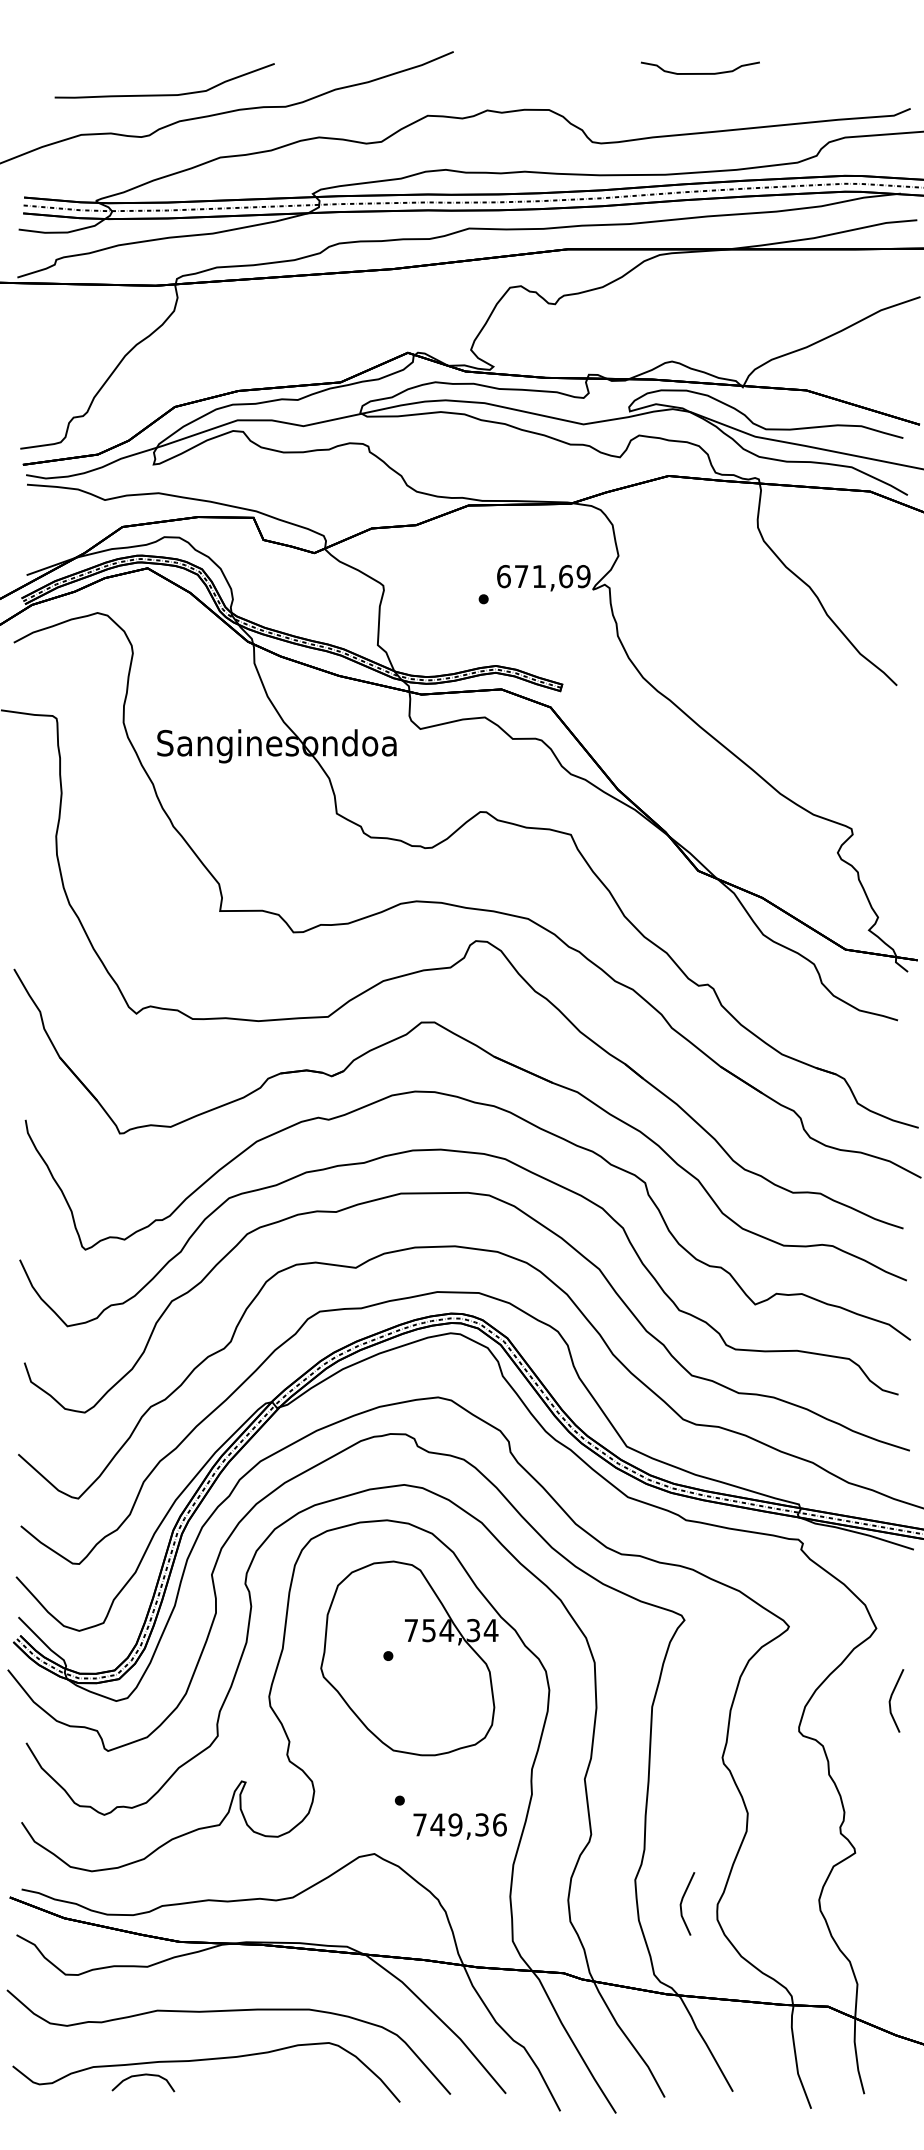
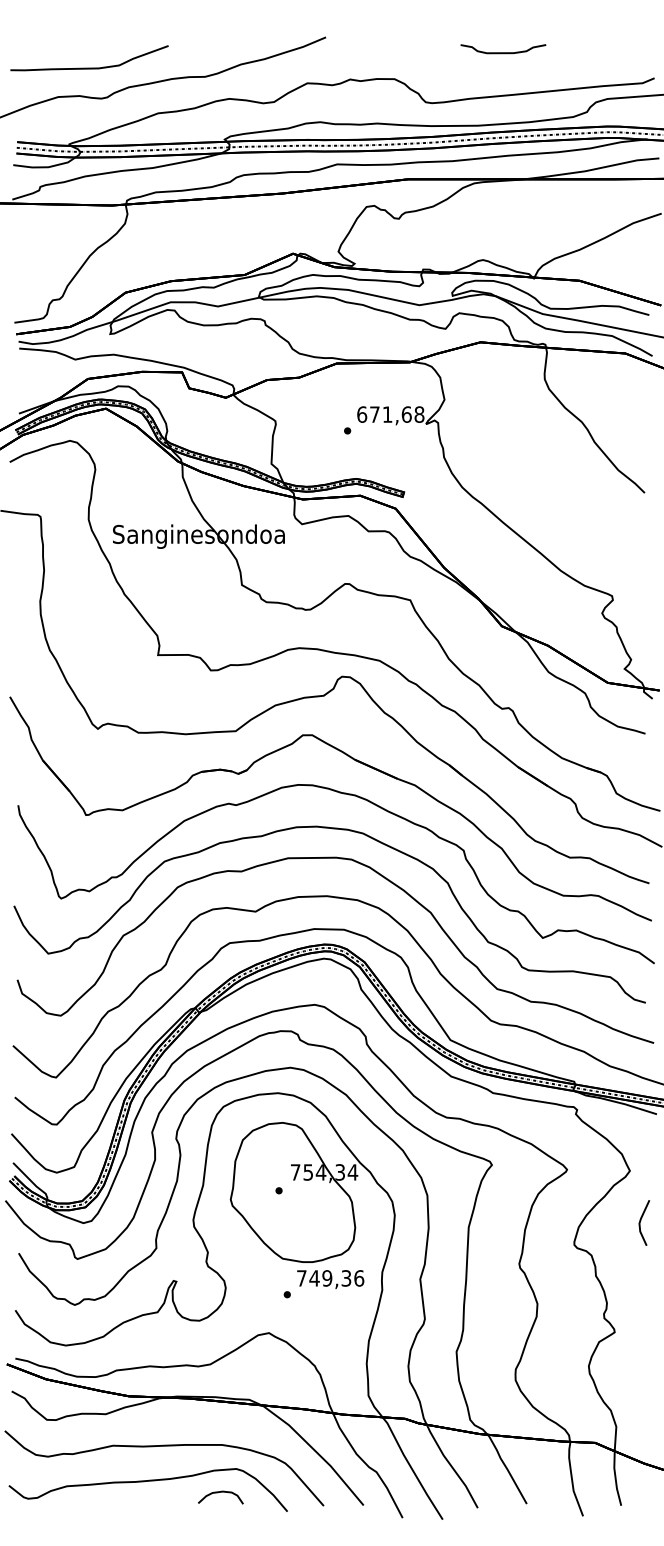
curve: (164, 94) -> (89, 68), moved
text: (583, 576) -> (419, 414), 671,69 -> 671,68
text: (459, 1826) -> (330, 1279), moved
line: (682, 1902) -> (490, 1367), removed
curve: (140, 2076) -> (218, 1493), moved

